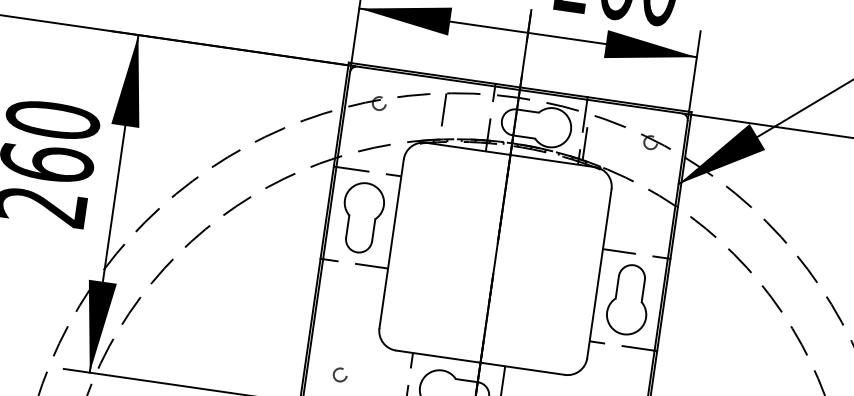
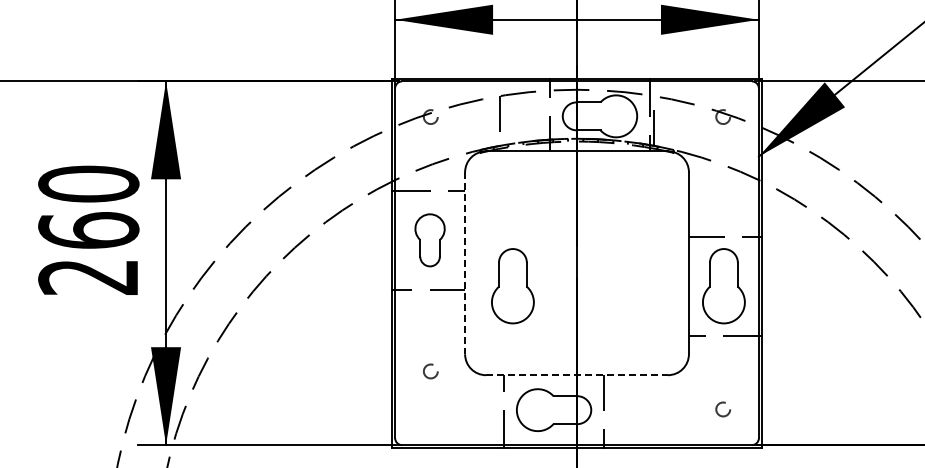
part: (361, 217) -> (429, 240), size x0.7
line: (391, 244) -> (465, 263), solid -> dashed
part: (432, 271) -> (512, 286), added
line: (480, 363) -> (577, 375), solid -> dashed
circle: (339, 374) -> (430, 371), moved

